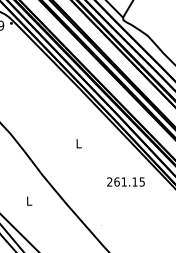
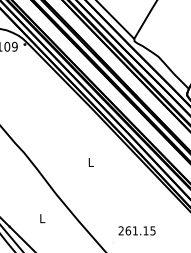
text: (125, 181) -> (136, 230), moved

